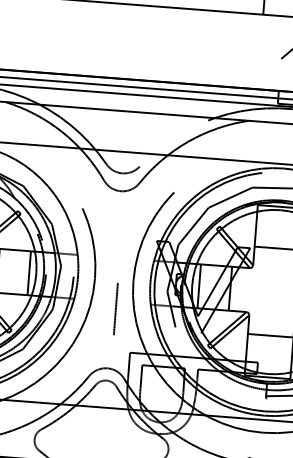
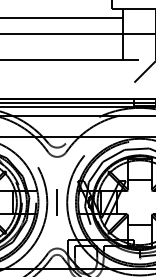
line: (114, 308) -> (56, 202), moved

